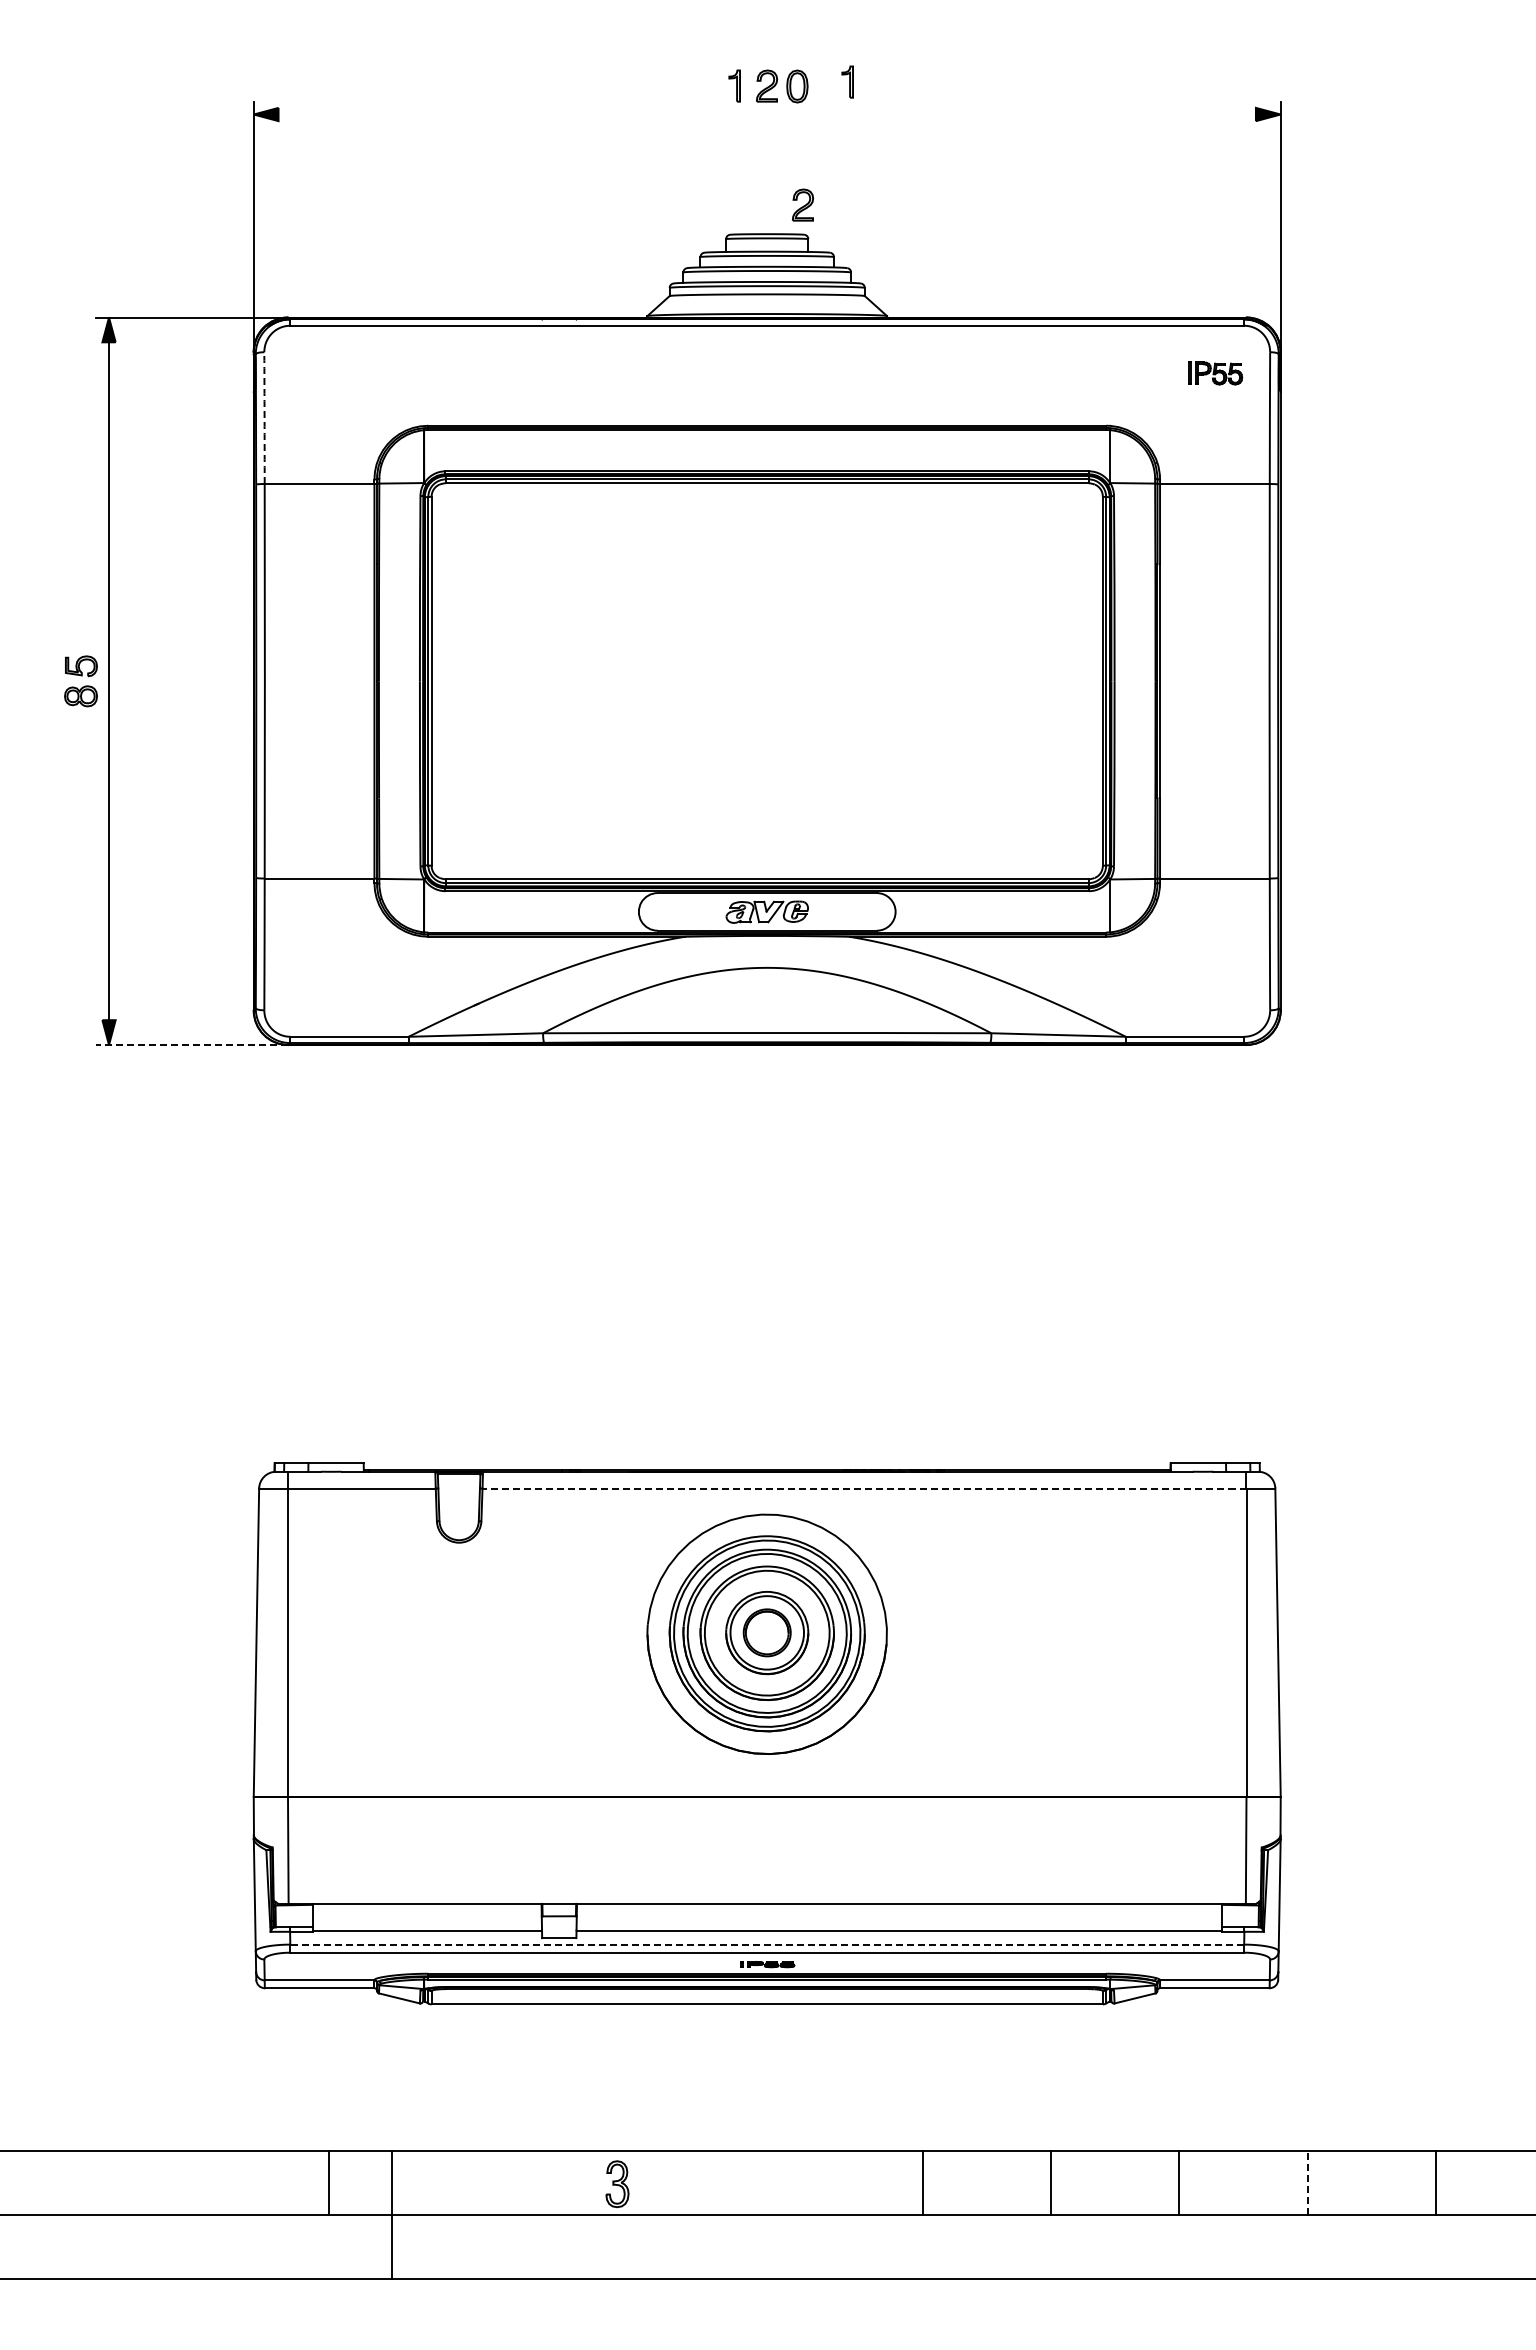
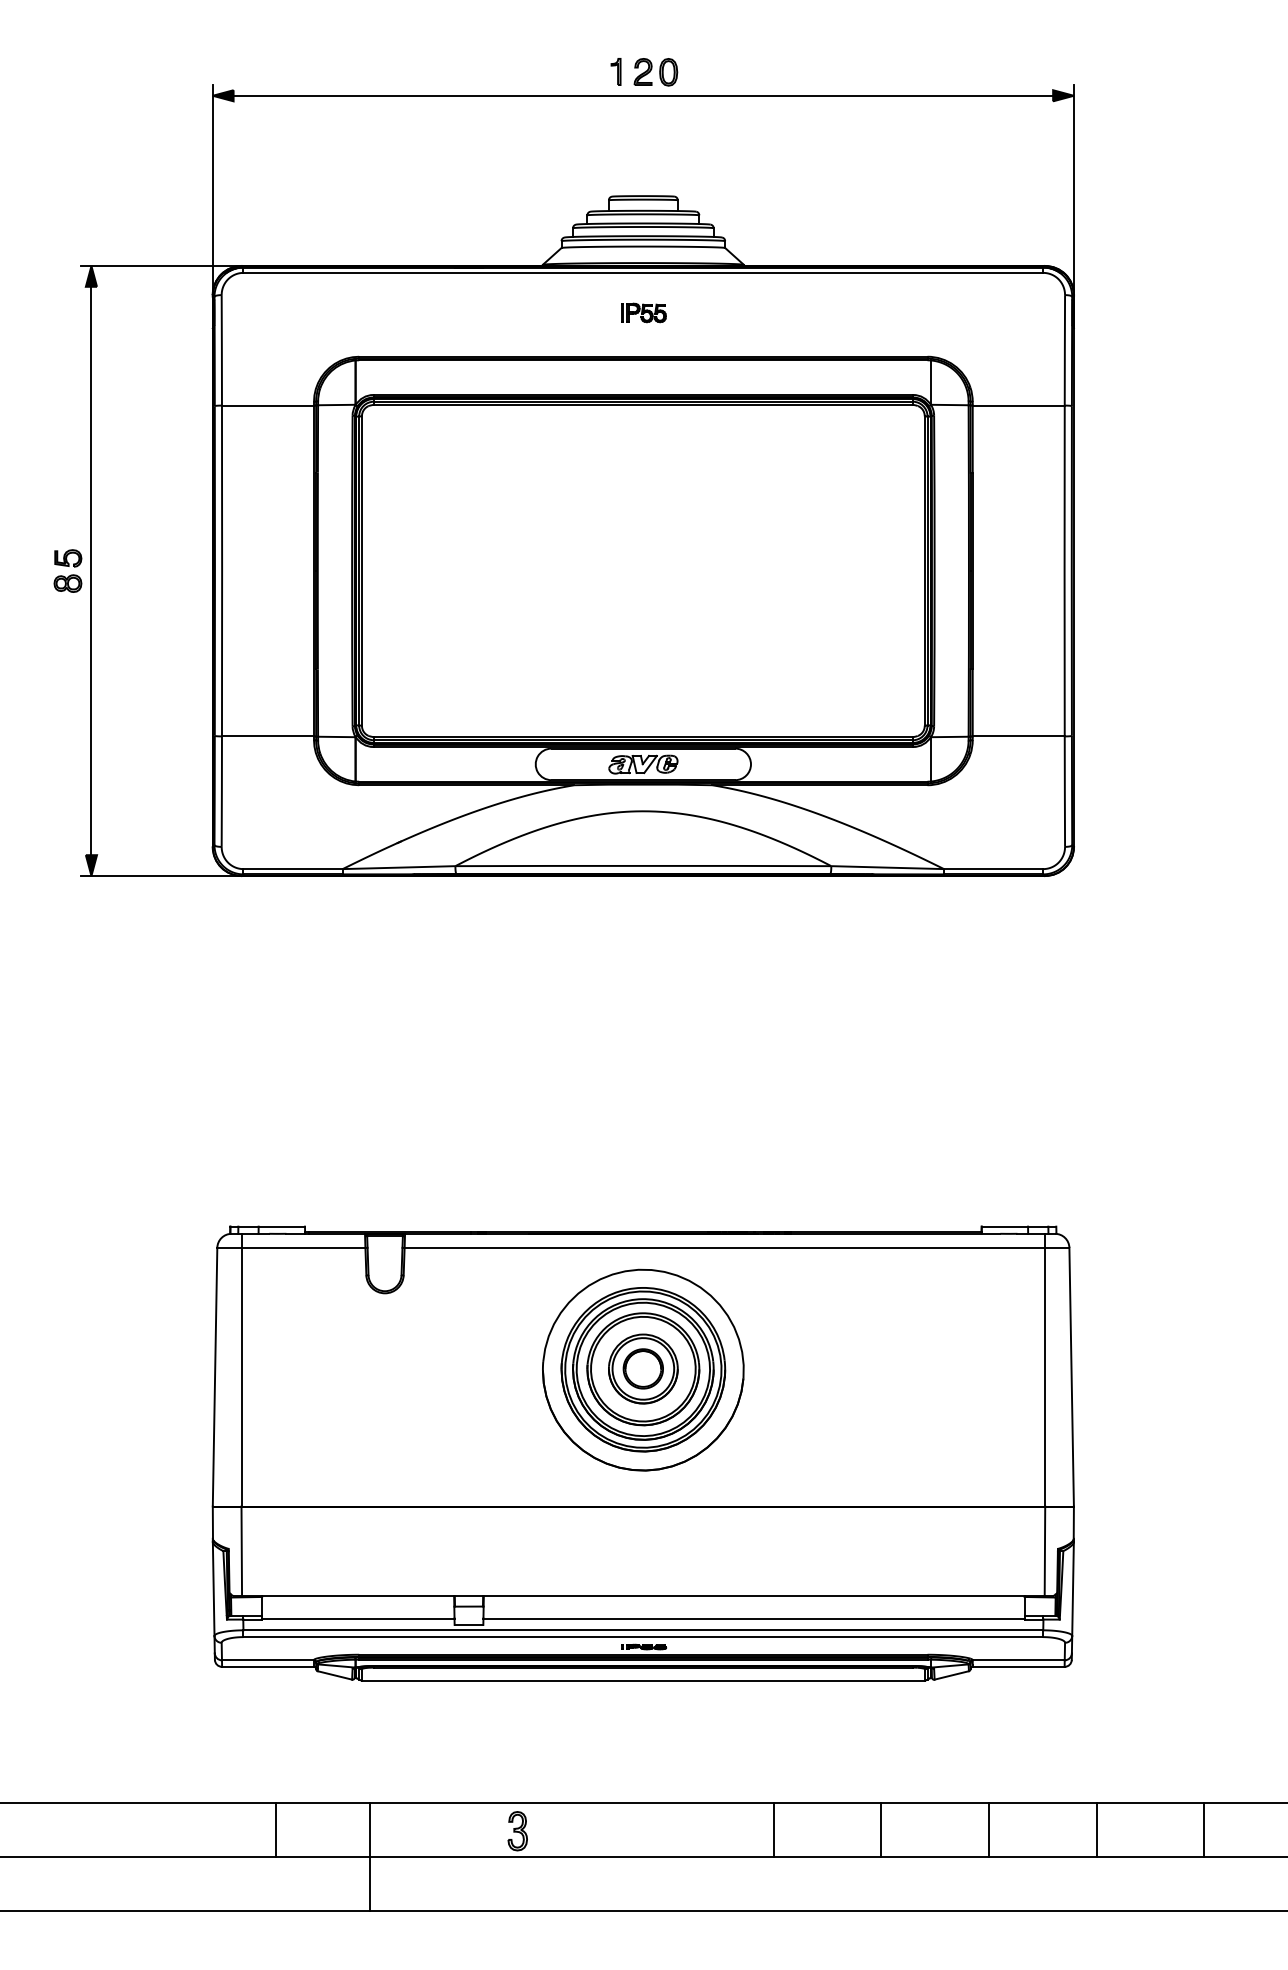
part: (847, 81) -> (710, 68), removed
line: (766, 114) -> (642, 95), added
part: (803, 204) -> (673, 171), removed
part: (1215, 373) -> (643, 312), moved
arc: (264, 418) -> (221, 350), dashed -> solid
line: (192, 1044) -> (161, 875), dashed -> solid
line: (864, 1488) -> (724, 1247), dashed -> solid
line: (767, 1944) -> (643, 1630), dashed -> solid
line: (1307, 2182) -> (1096, 1829), dashed -> solid
line: (392, 2215) -> (370, 1857), moved

